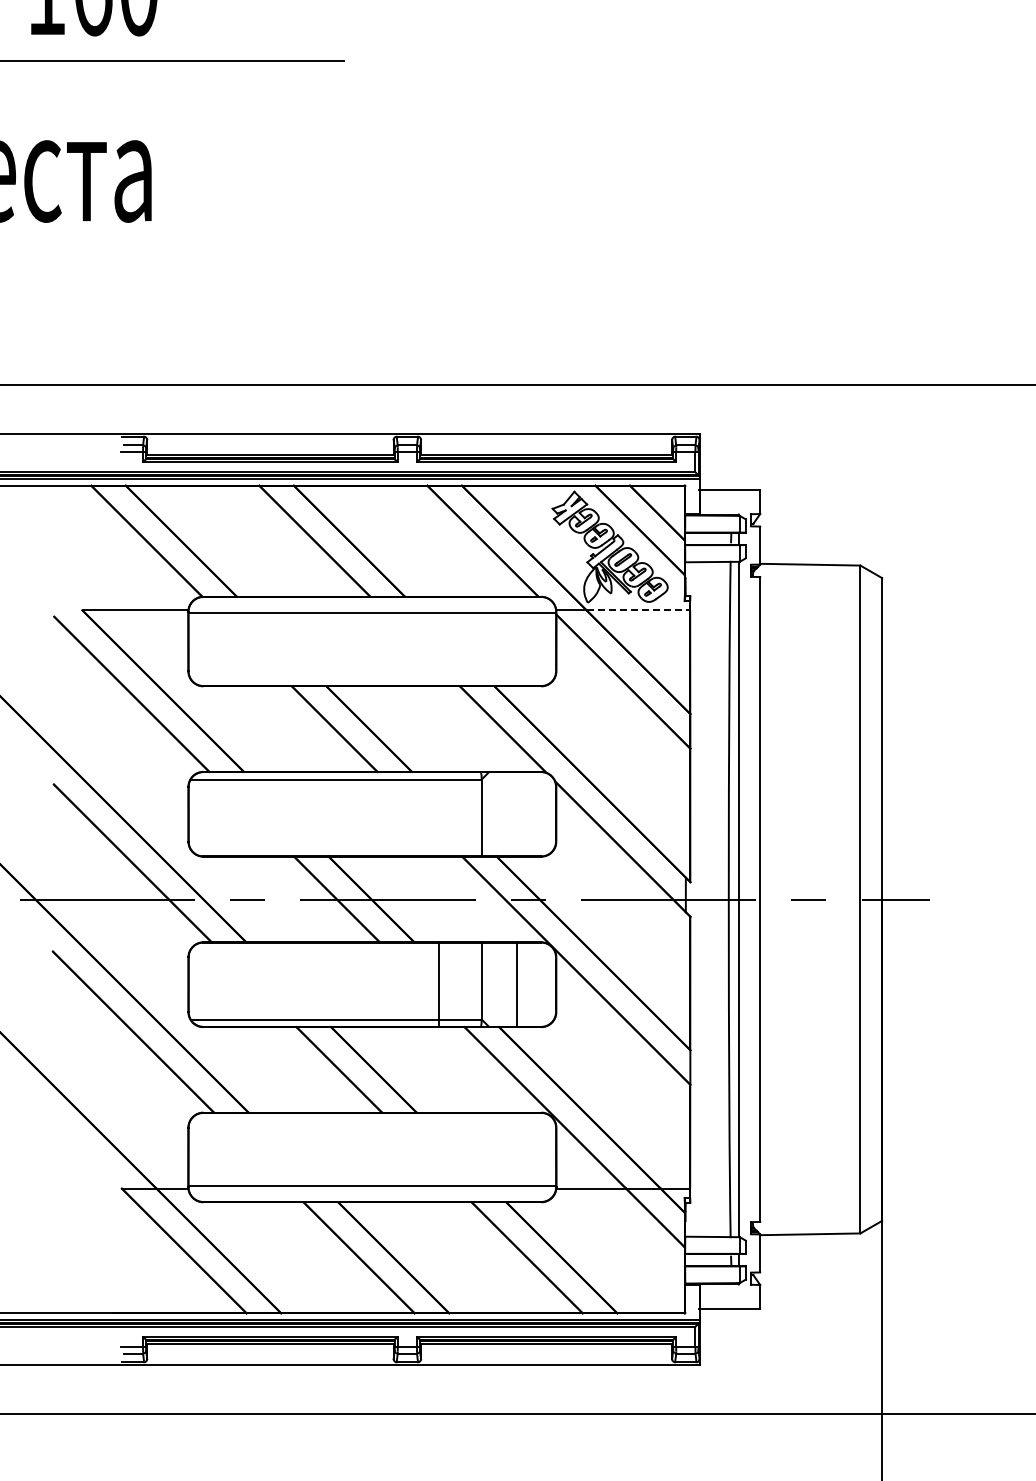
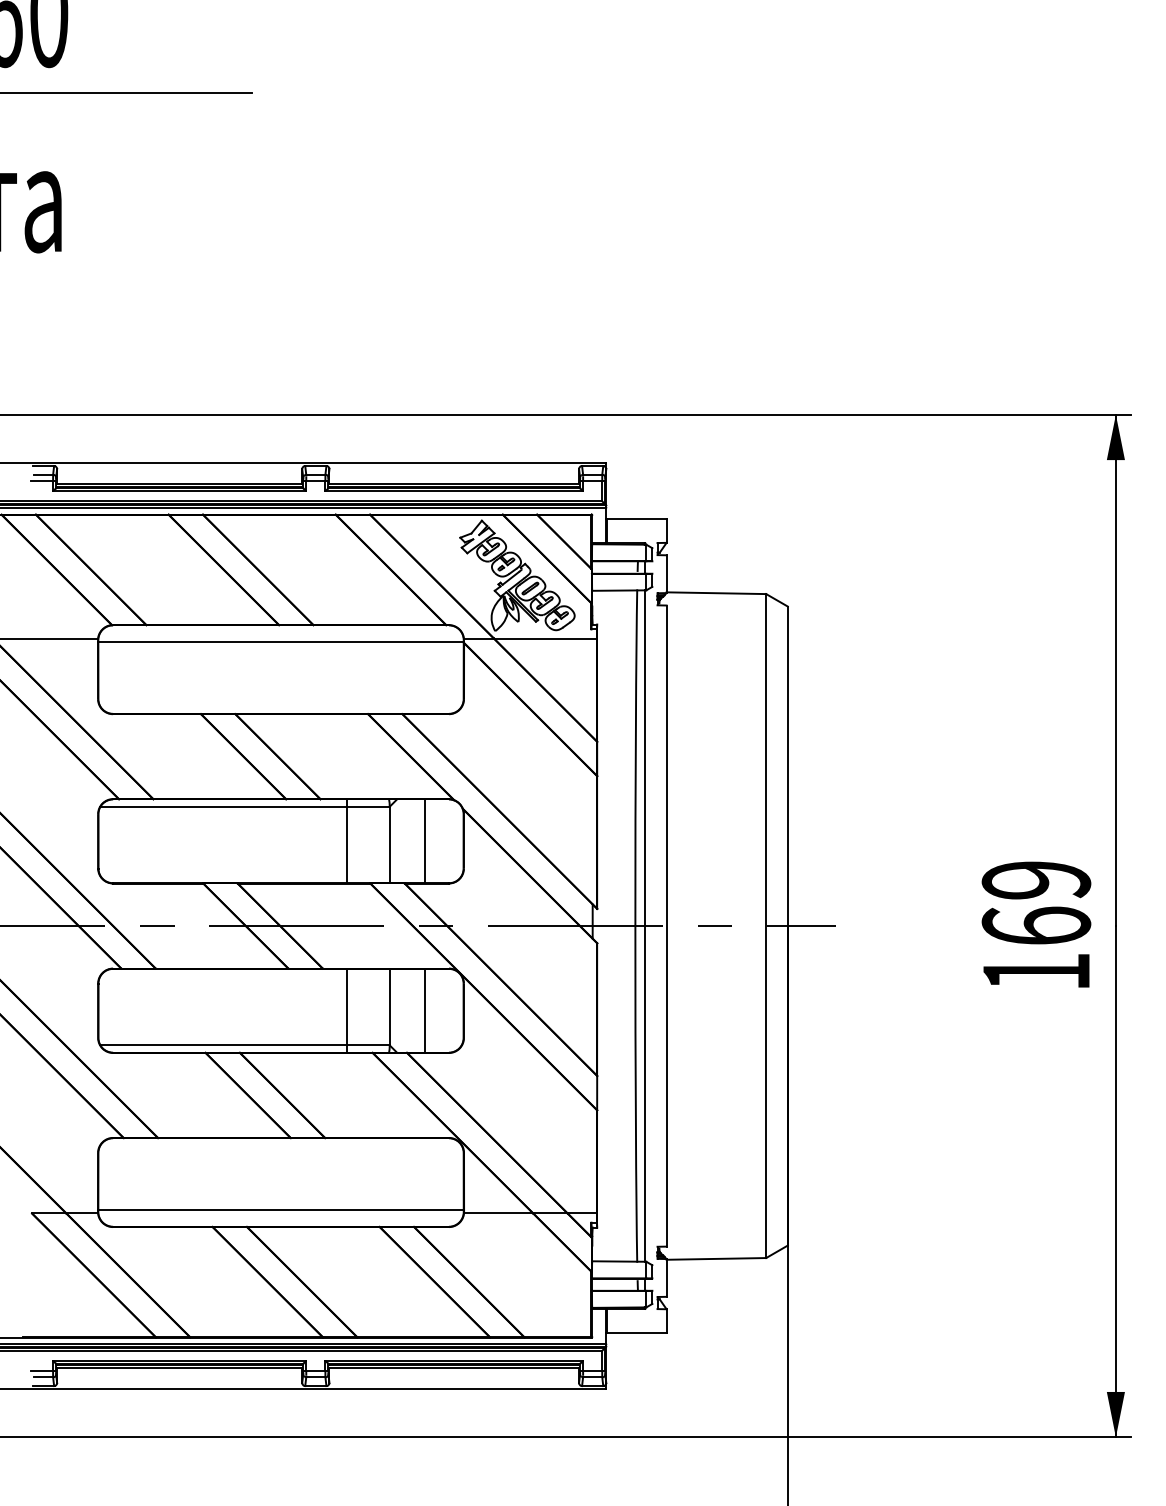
line: (639, 610) -> (546, 638), dashed -> solid
line: (439, 814) -> (347, 841), added
line: (516, 814) -> (424, 841), added

